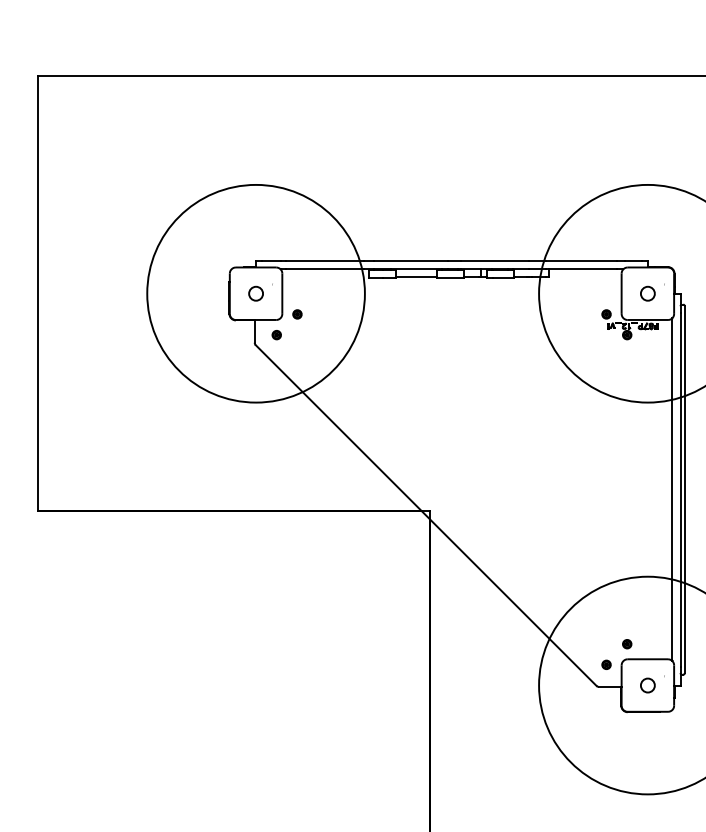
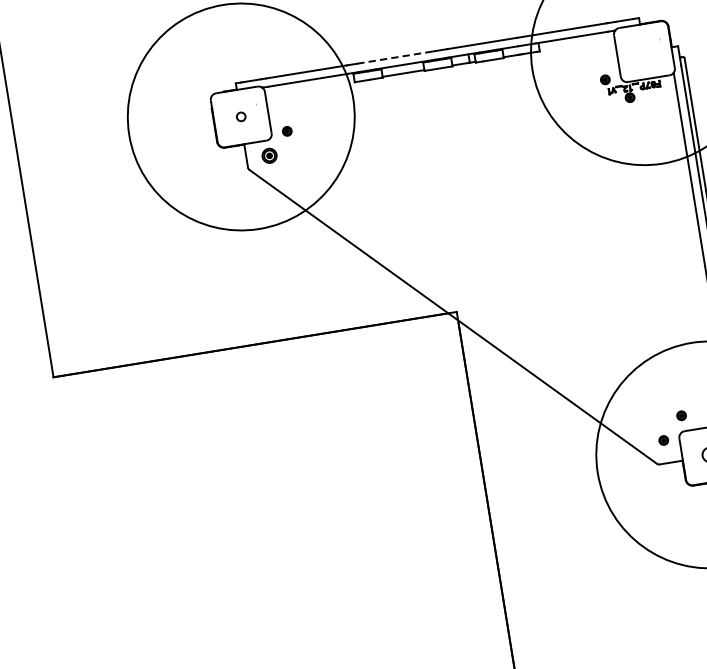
line: (411, 261) -> (395, 57), solid -> dashed
circle: (255, 293) -> (240, 116), size x0.6
circle: (647, 293) -> (644, 51), removed
part: (276, 335) -> (269, 156), size x1.6

